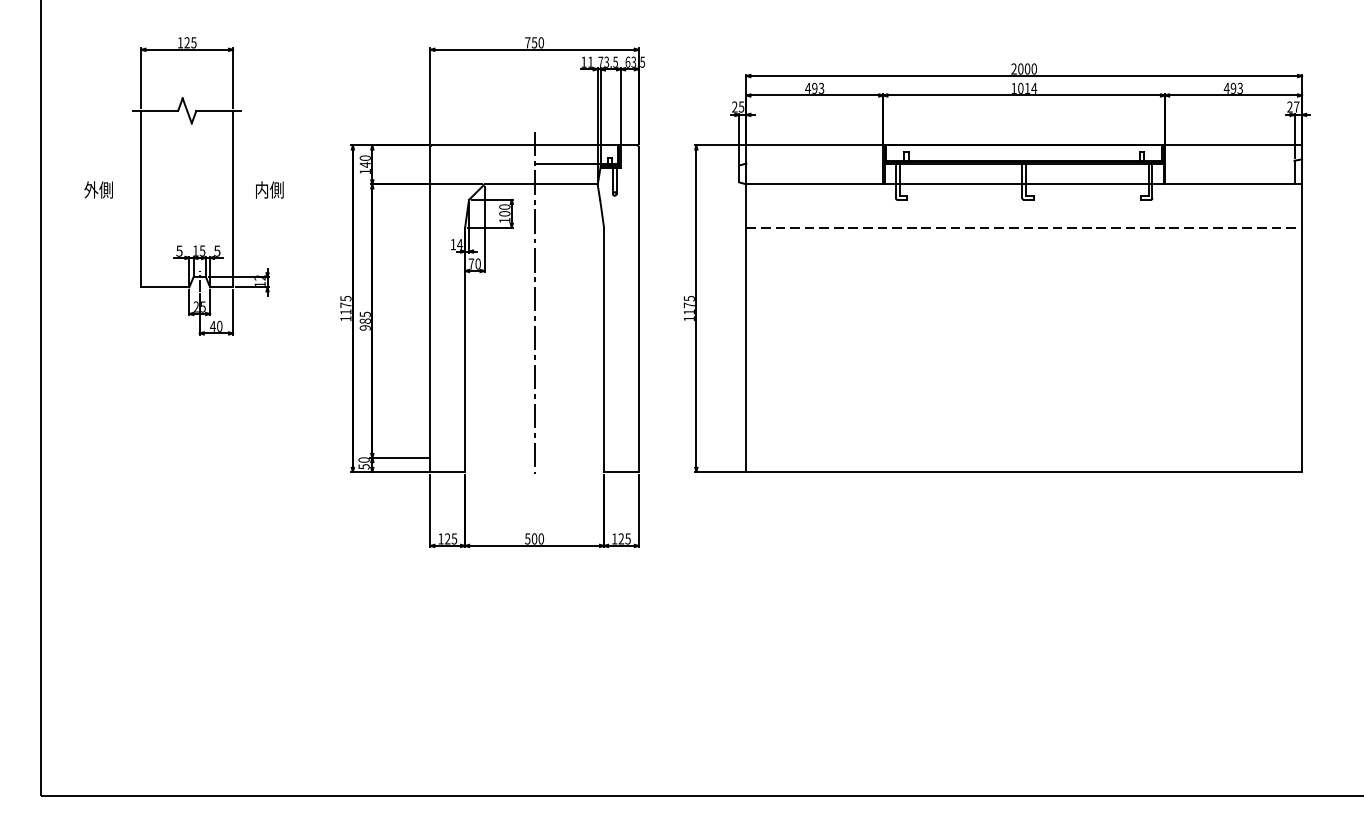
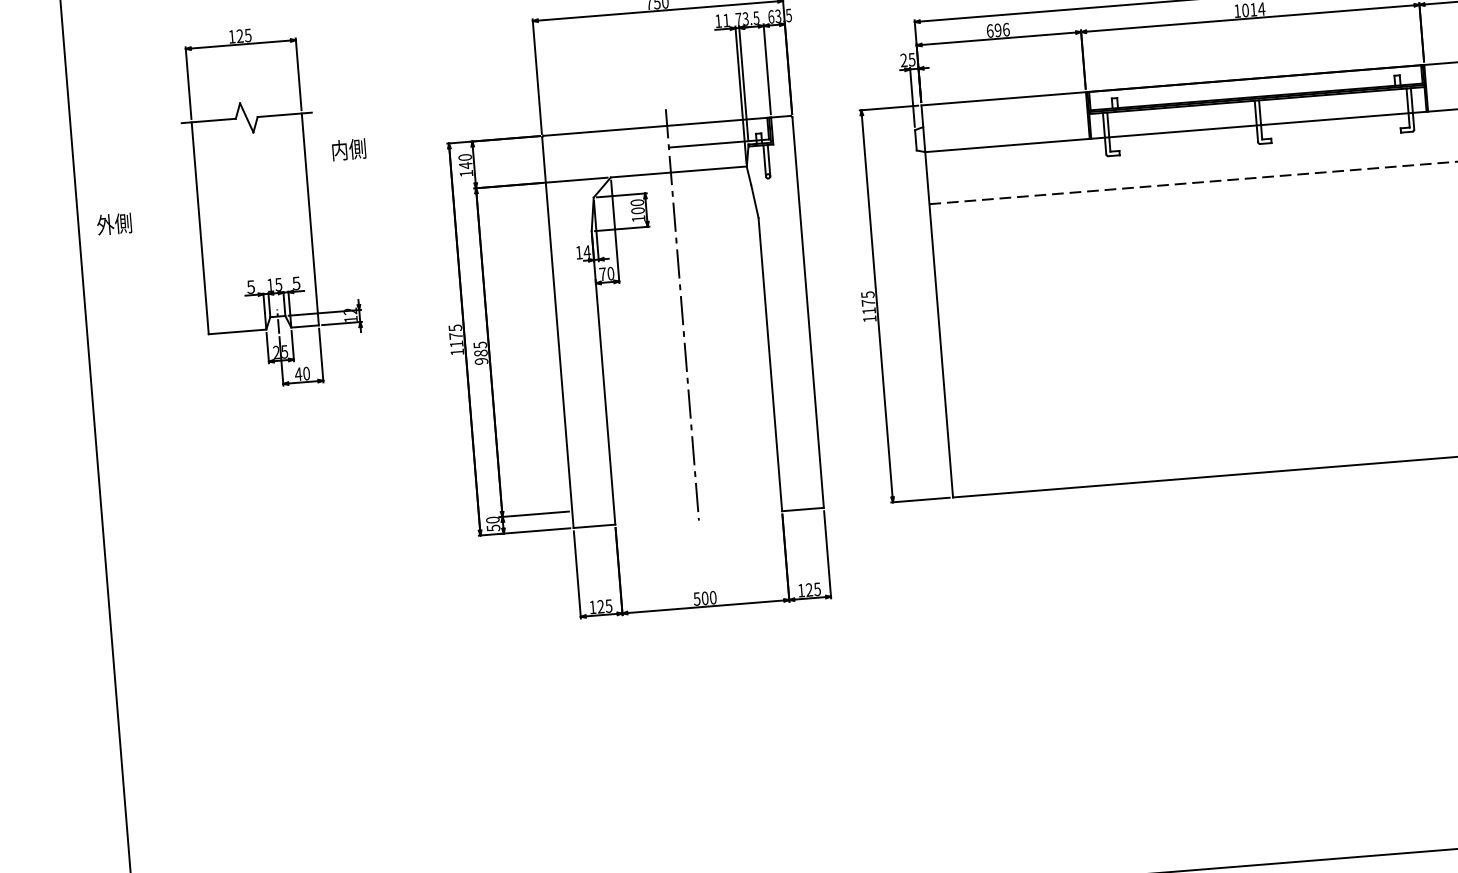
text: (814, 87) -> (997, 29), 493 -> 696
text: (98, 189) -> (114, 223), moved
text: (269, 189) -> (348, 149), moved

